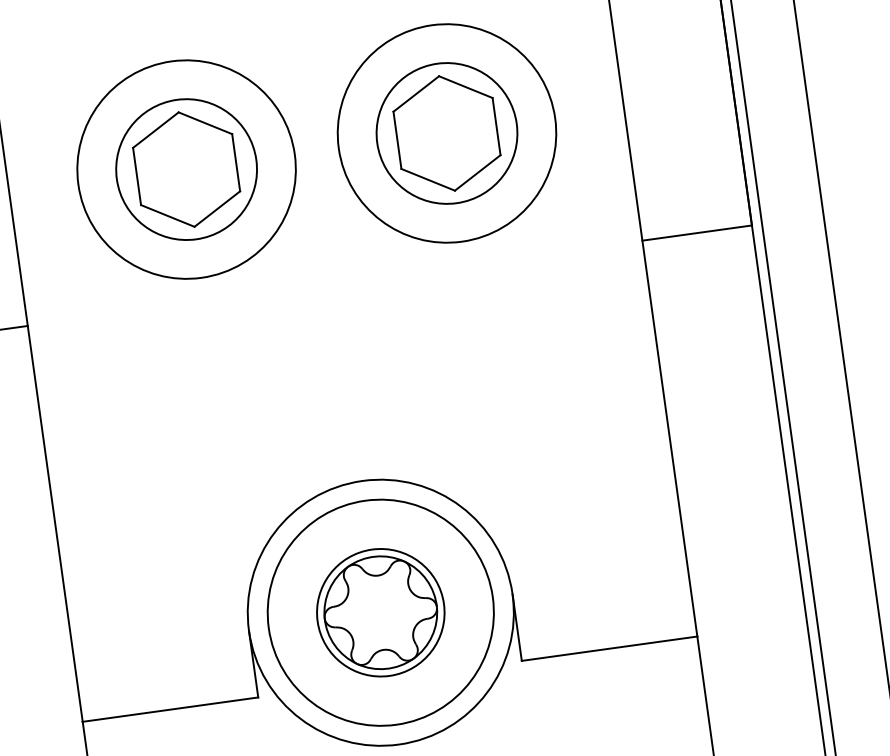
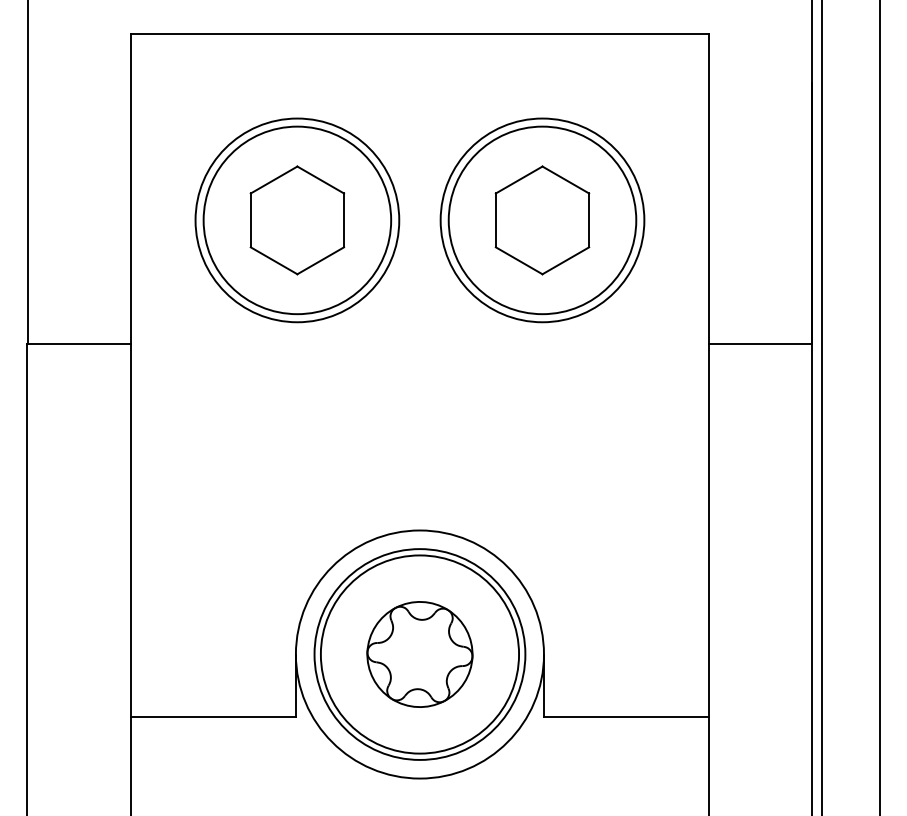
circle: (447, 133) -> (542, 220), size x1.43
circle: (186, 169) -> (297, 220), size x1.43
circle: (380, 612) -> (419, 654), size x1.67

